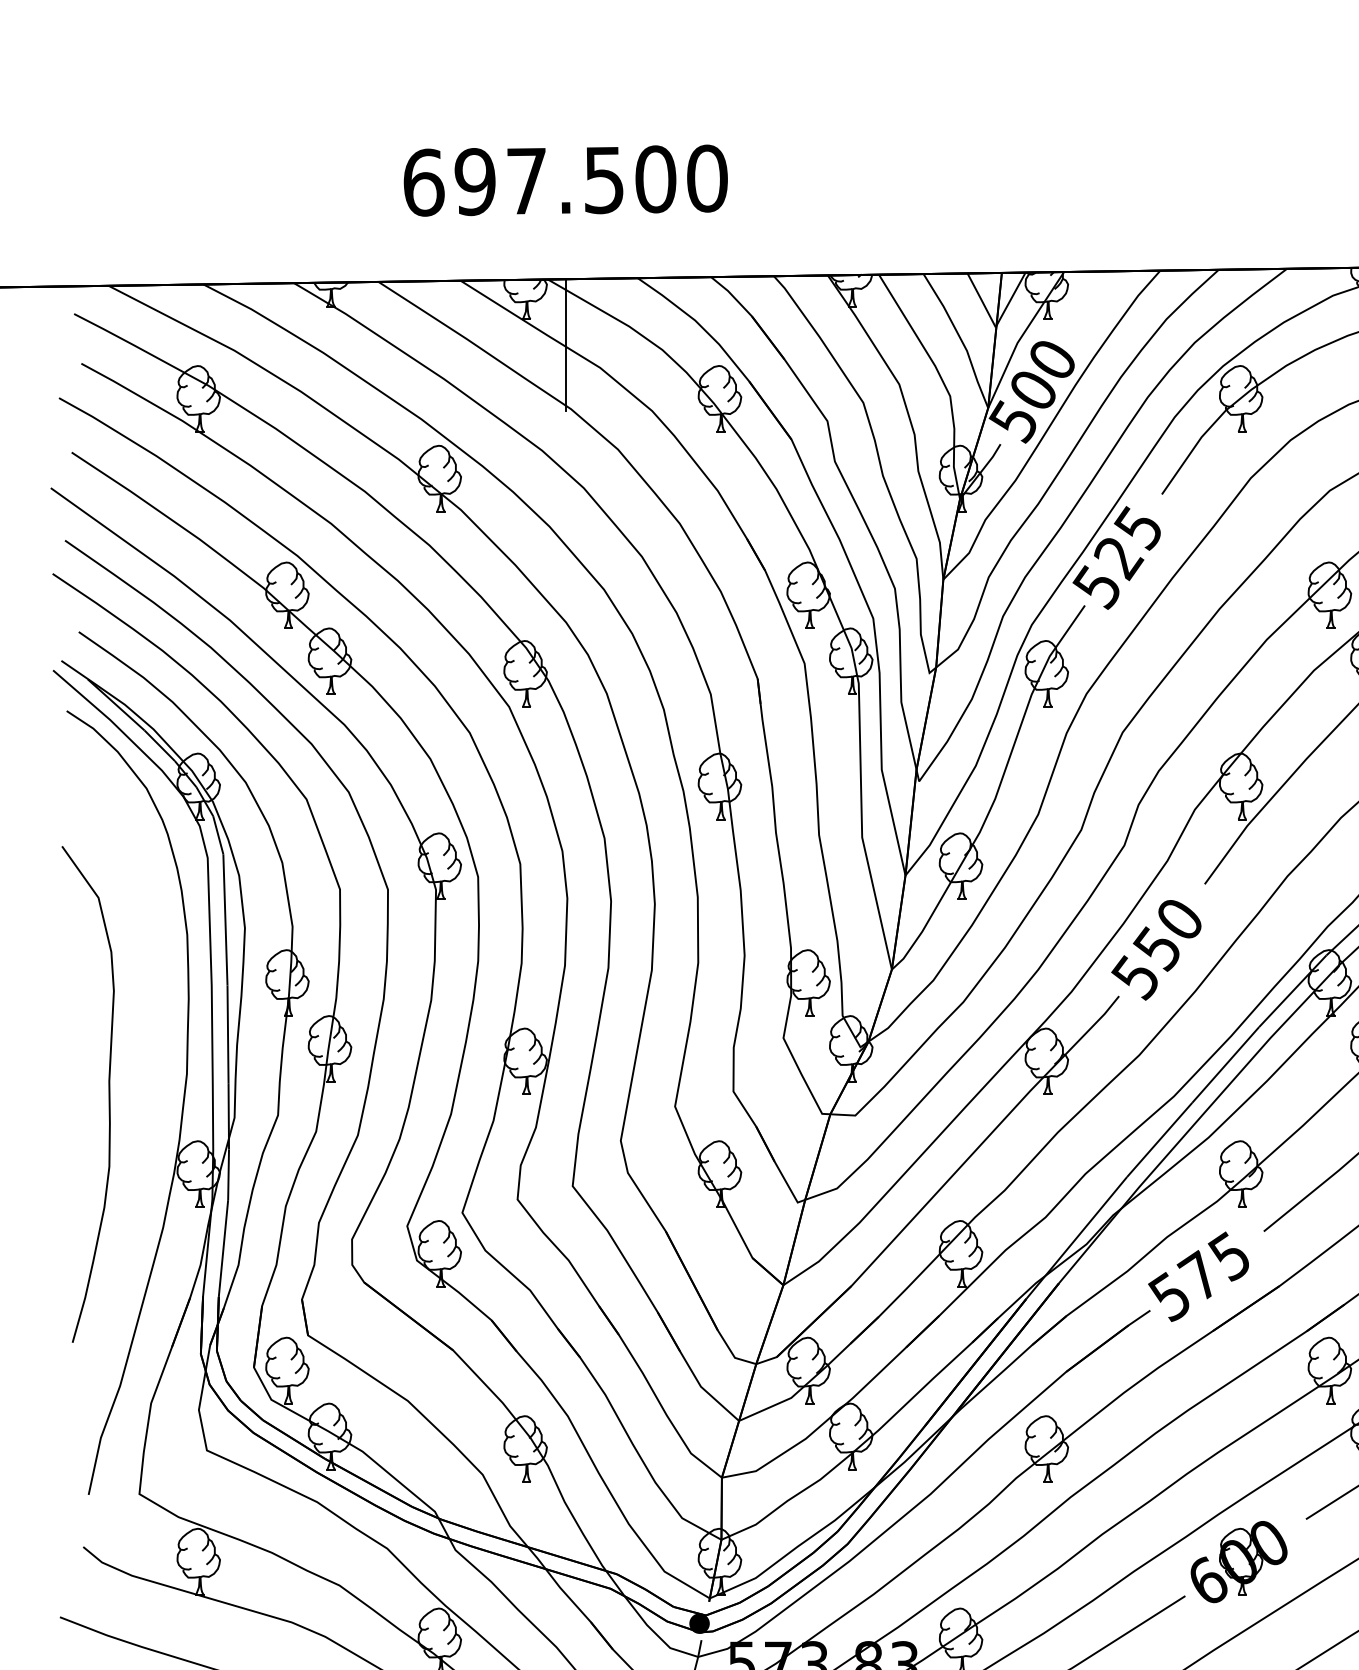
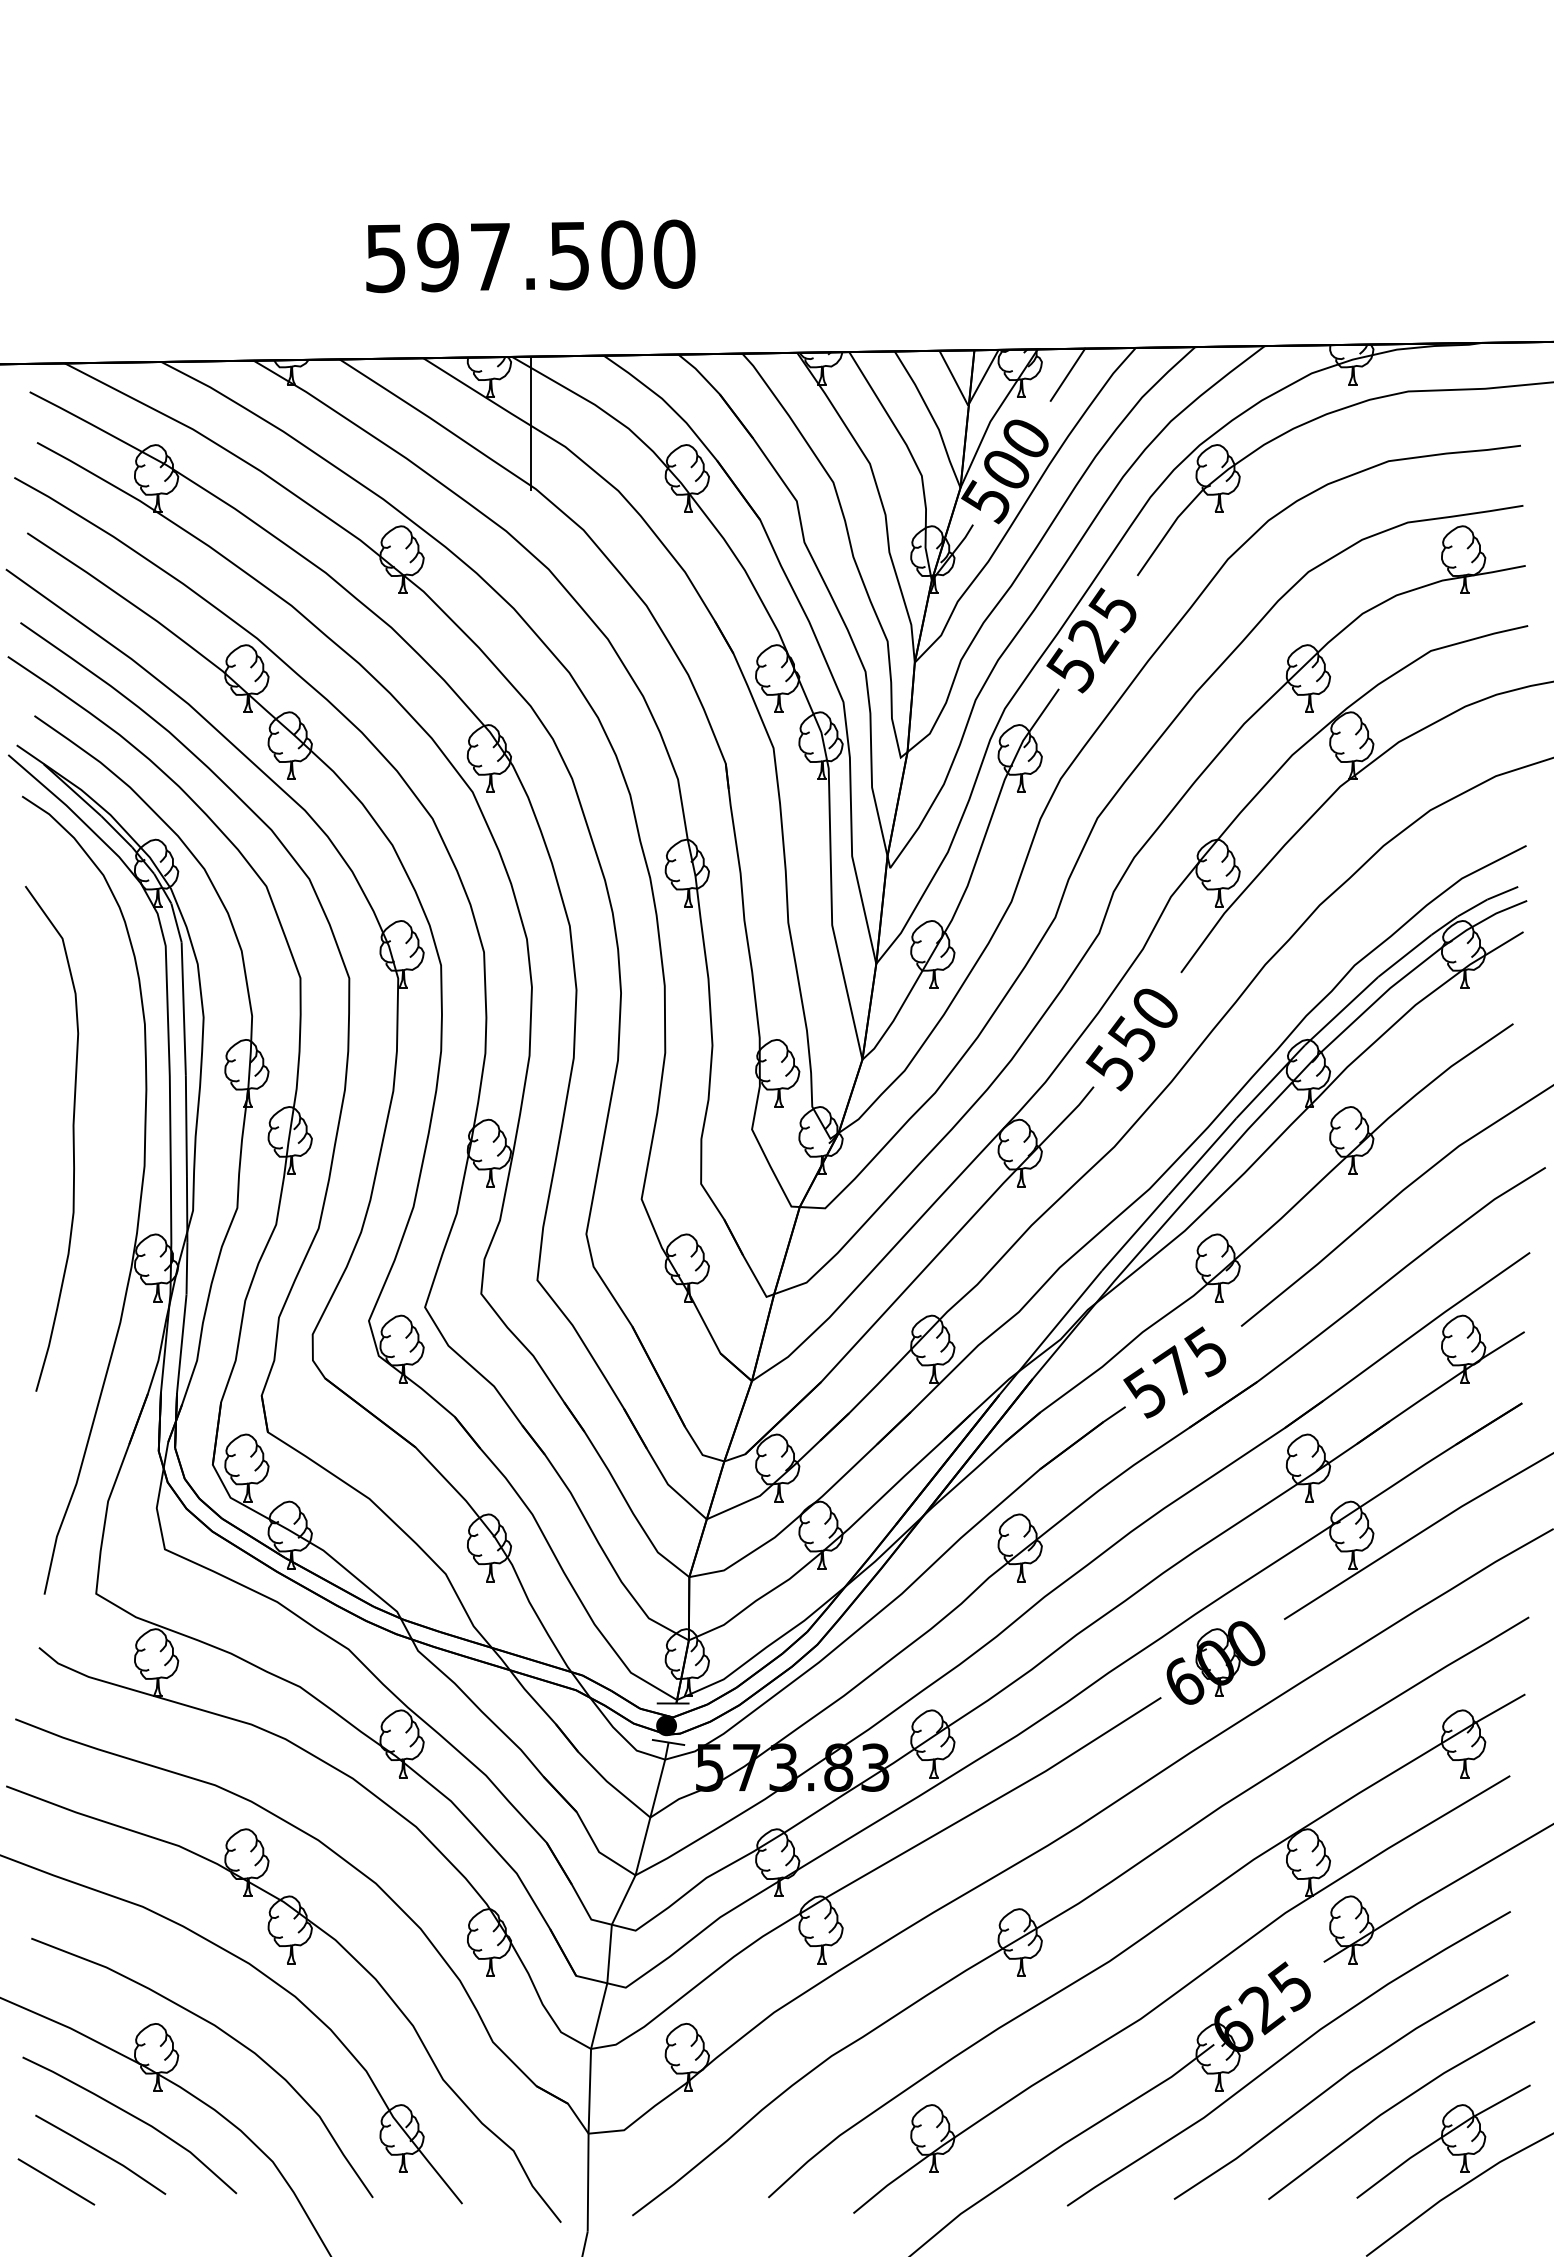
text: (424, 182) -> (386, 258), 697.500 -> 597.500
line: (1093, 296) -> (1067, 374), added
curve: (108, 1094) -> (72, 1138), moved
line: (705, 1601) -> (672, 1703), added
line: (701, 1640) -> (668, 1742), added

